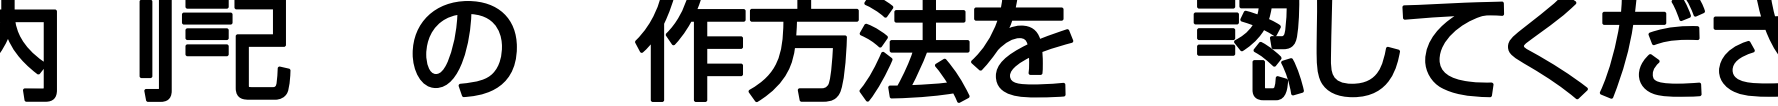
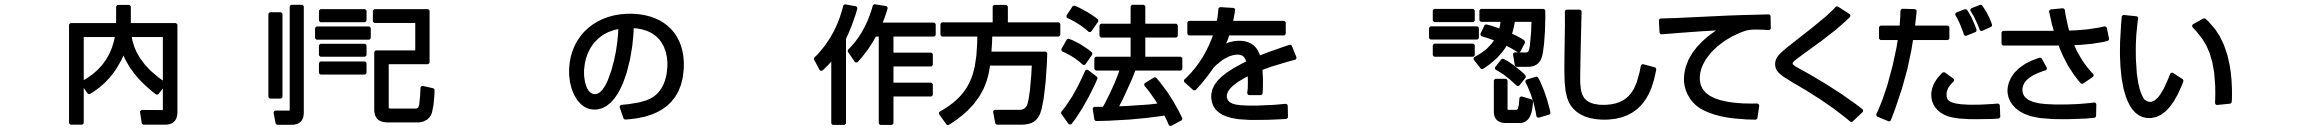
fill: (1673, 35) -> (1957, 51), removed
fill: (1215, 49) -> (1453, 67), removed
part: (1669, 83) -> (1965, 104), moved

